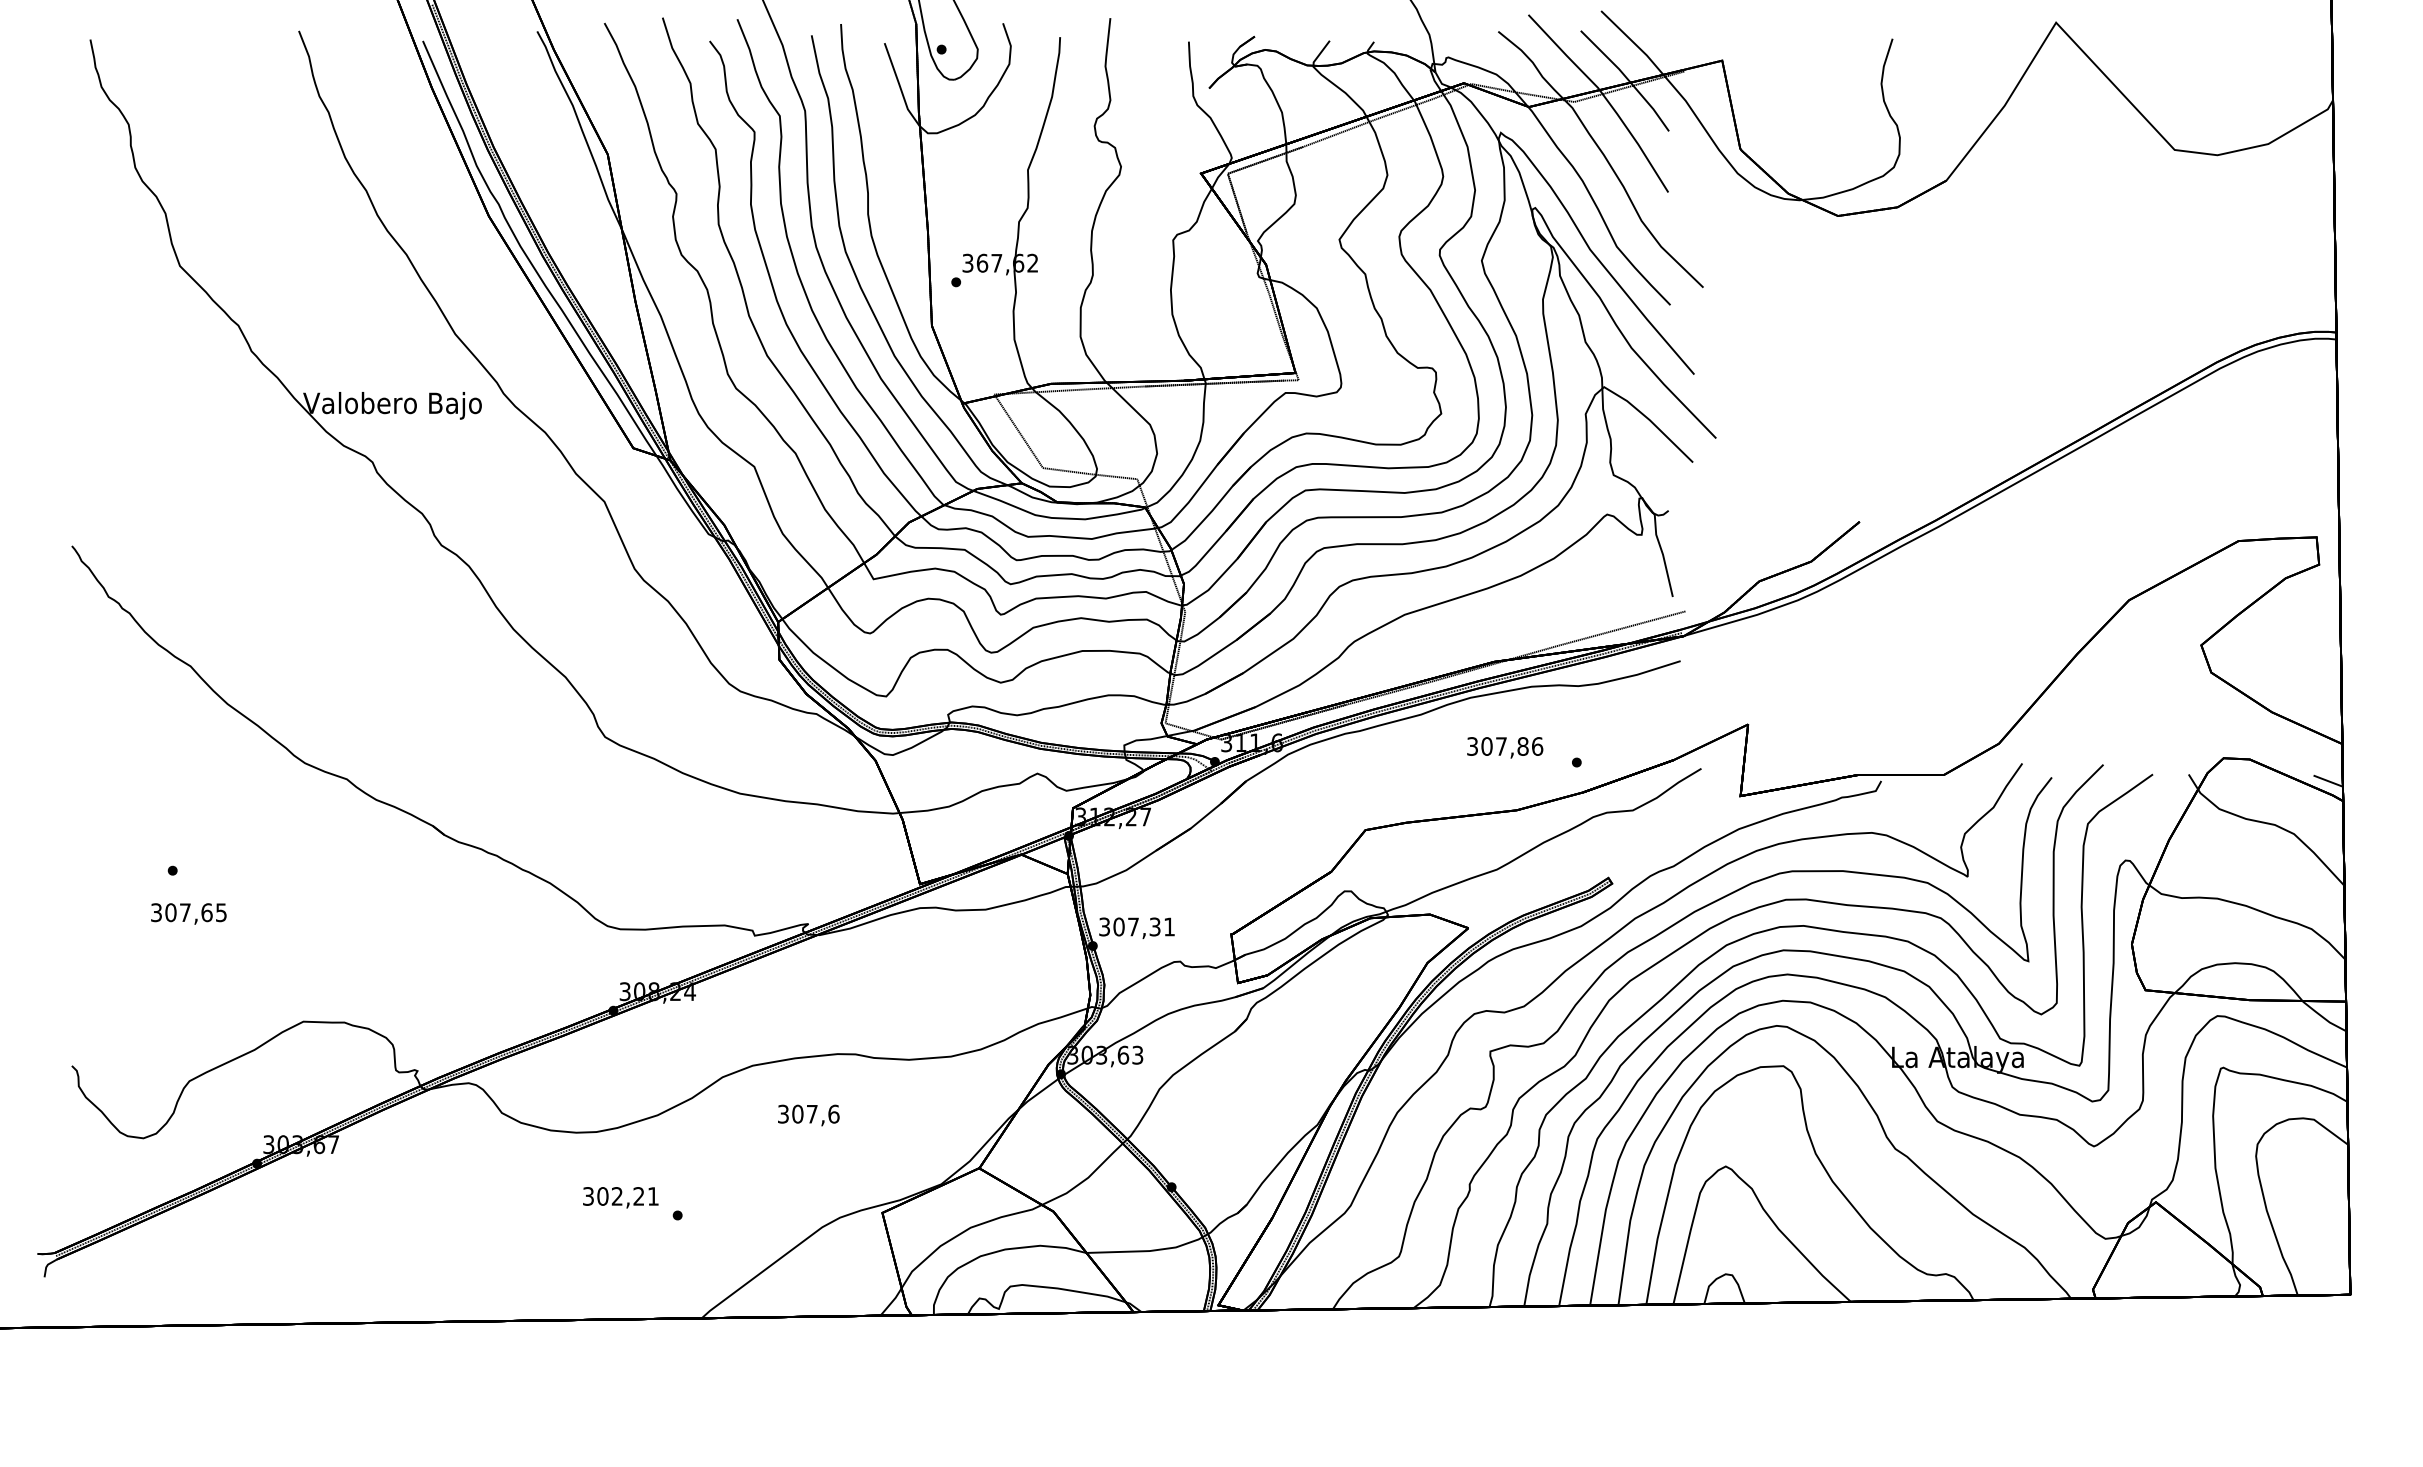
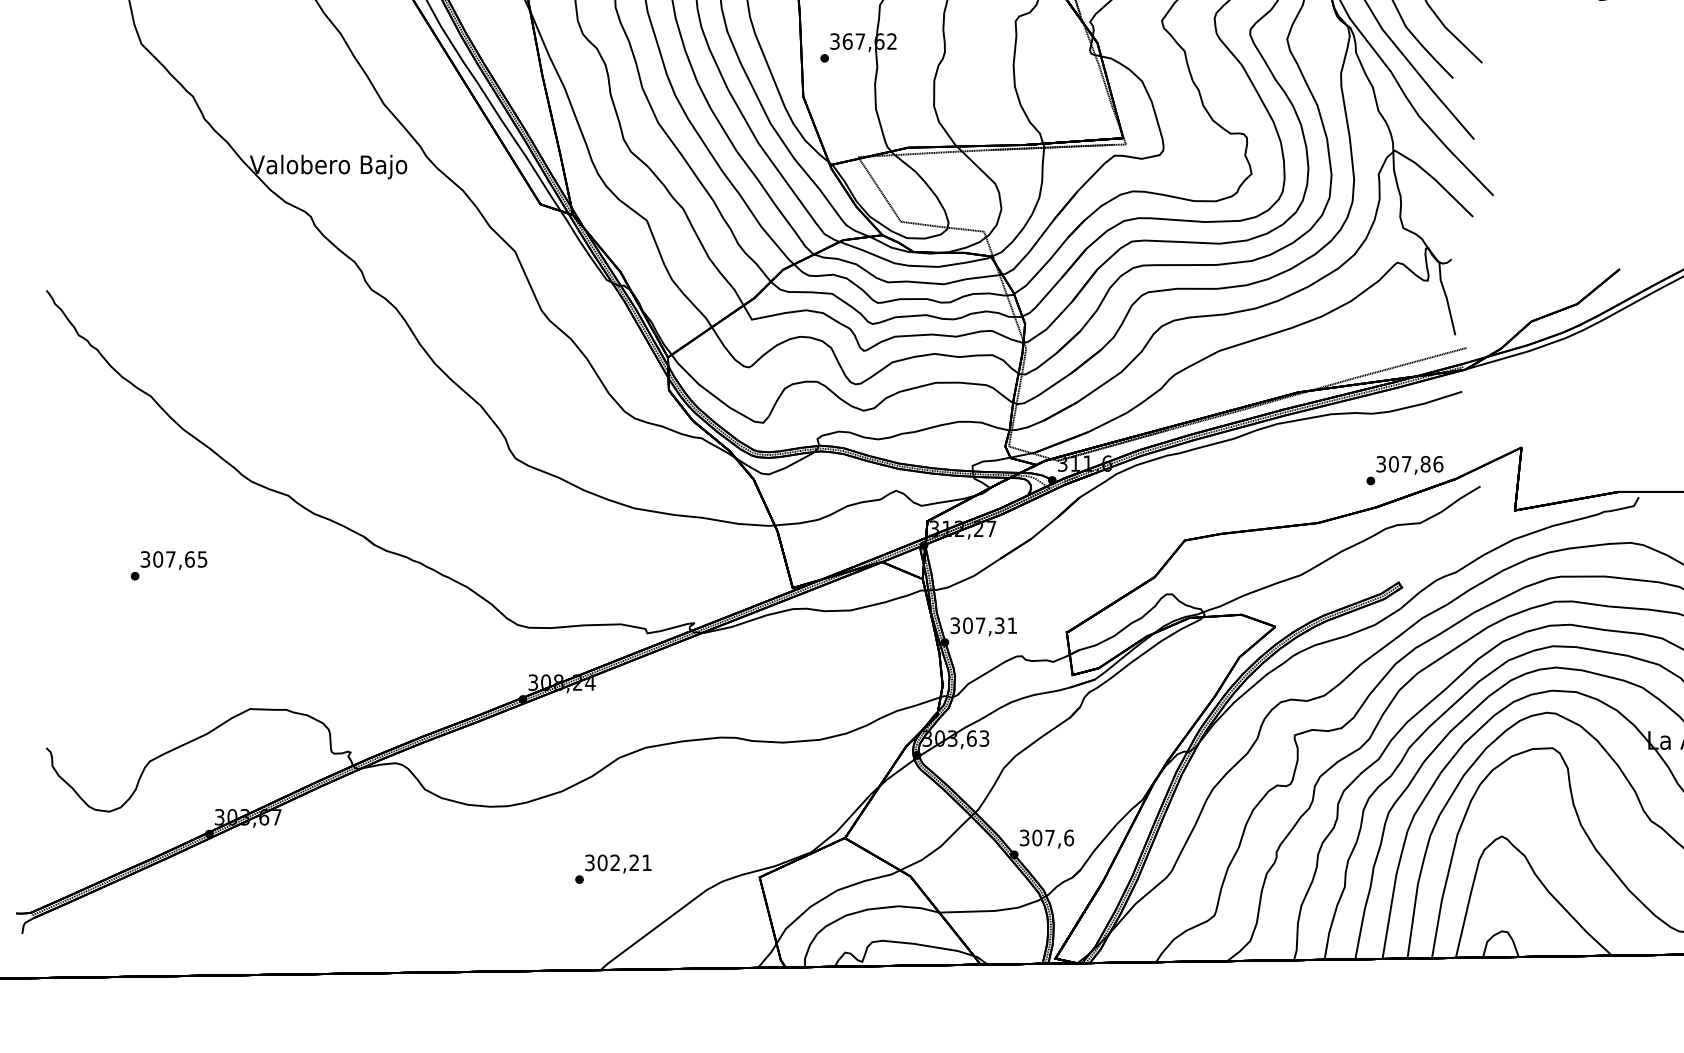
text: (1505, 747) -> (1410, 465), moved
text: (188, 913) -> (173, 560), moved
text: (808, 1115) -> (1046, 839), moved
text: (620, 1197) -> (618, 863), moved

